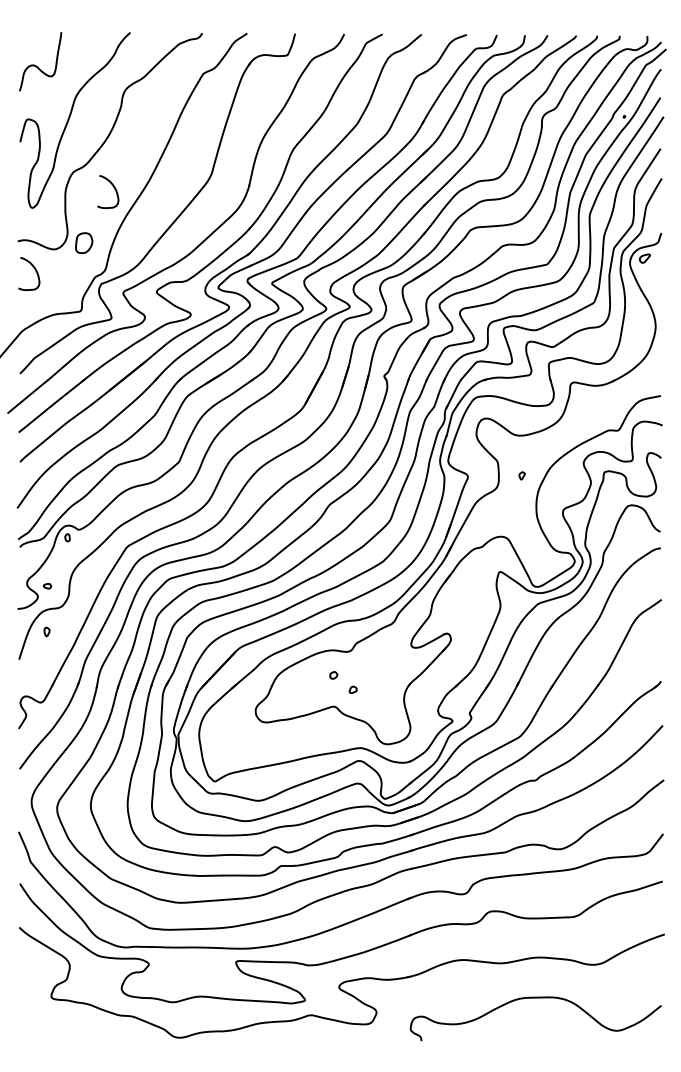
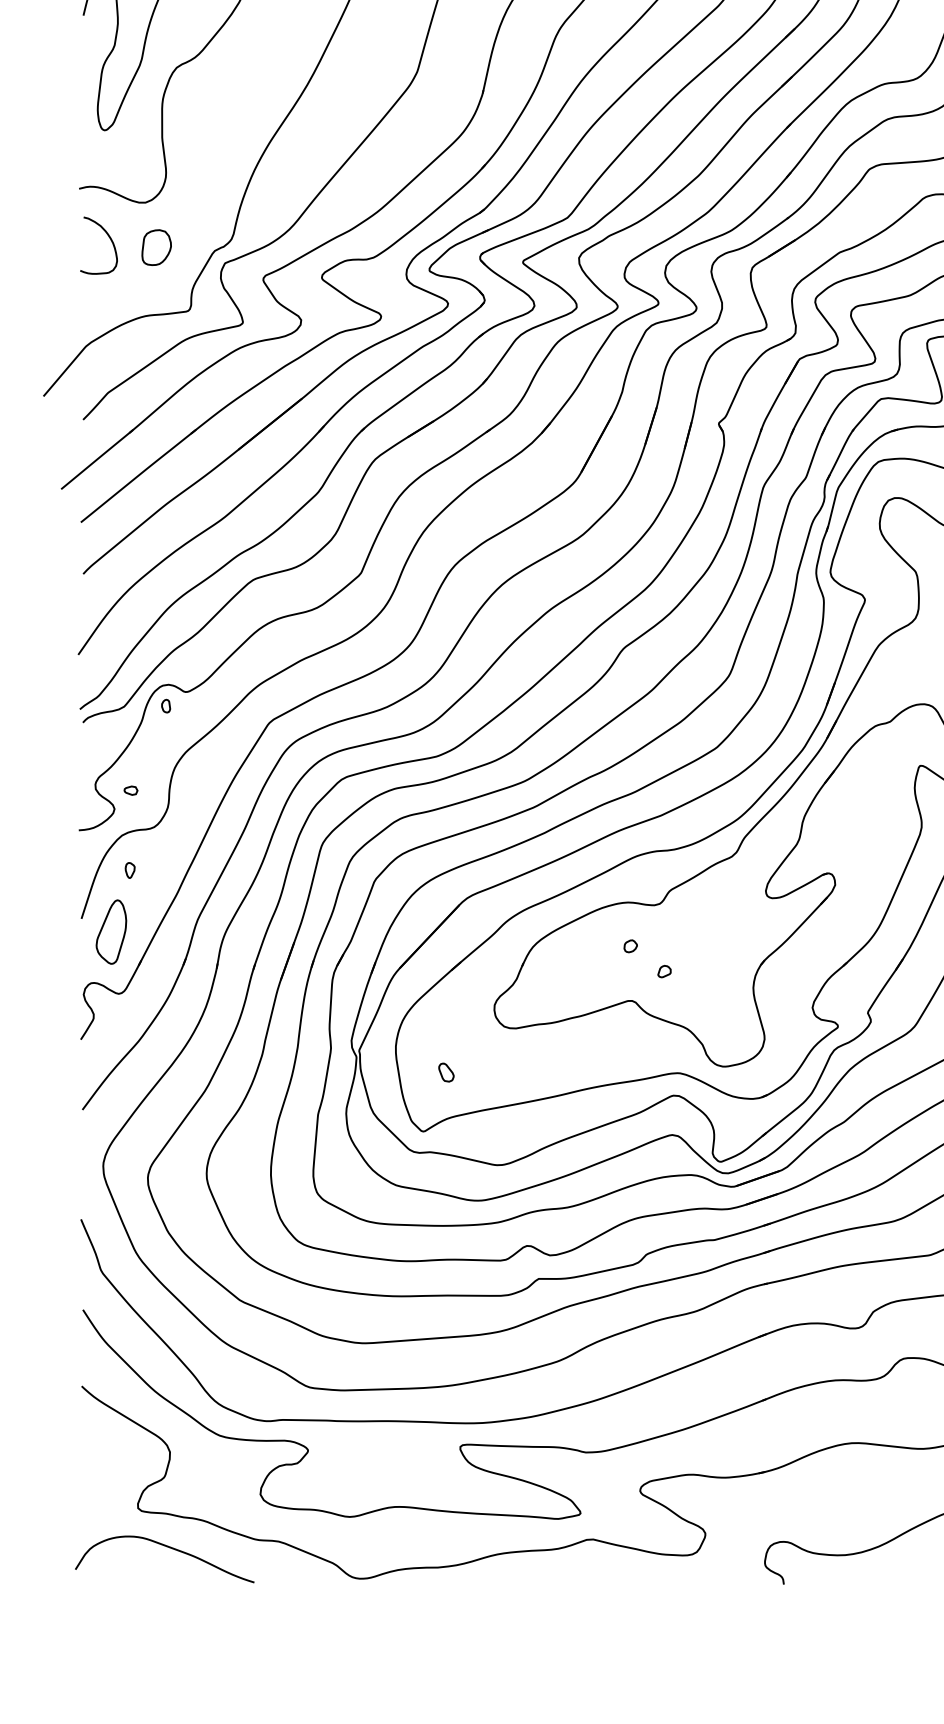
curve: (114, 189) -> (247, 98), removed
part: (84, 242) -> (157, 246), moved
part: (35, 667) -> (110, 932), added
part: (228, 747) -> (446, 1072), added
curve: (68, 1020) -> (167, 1548), added

